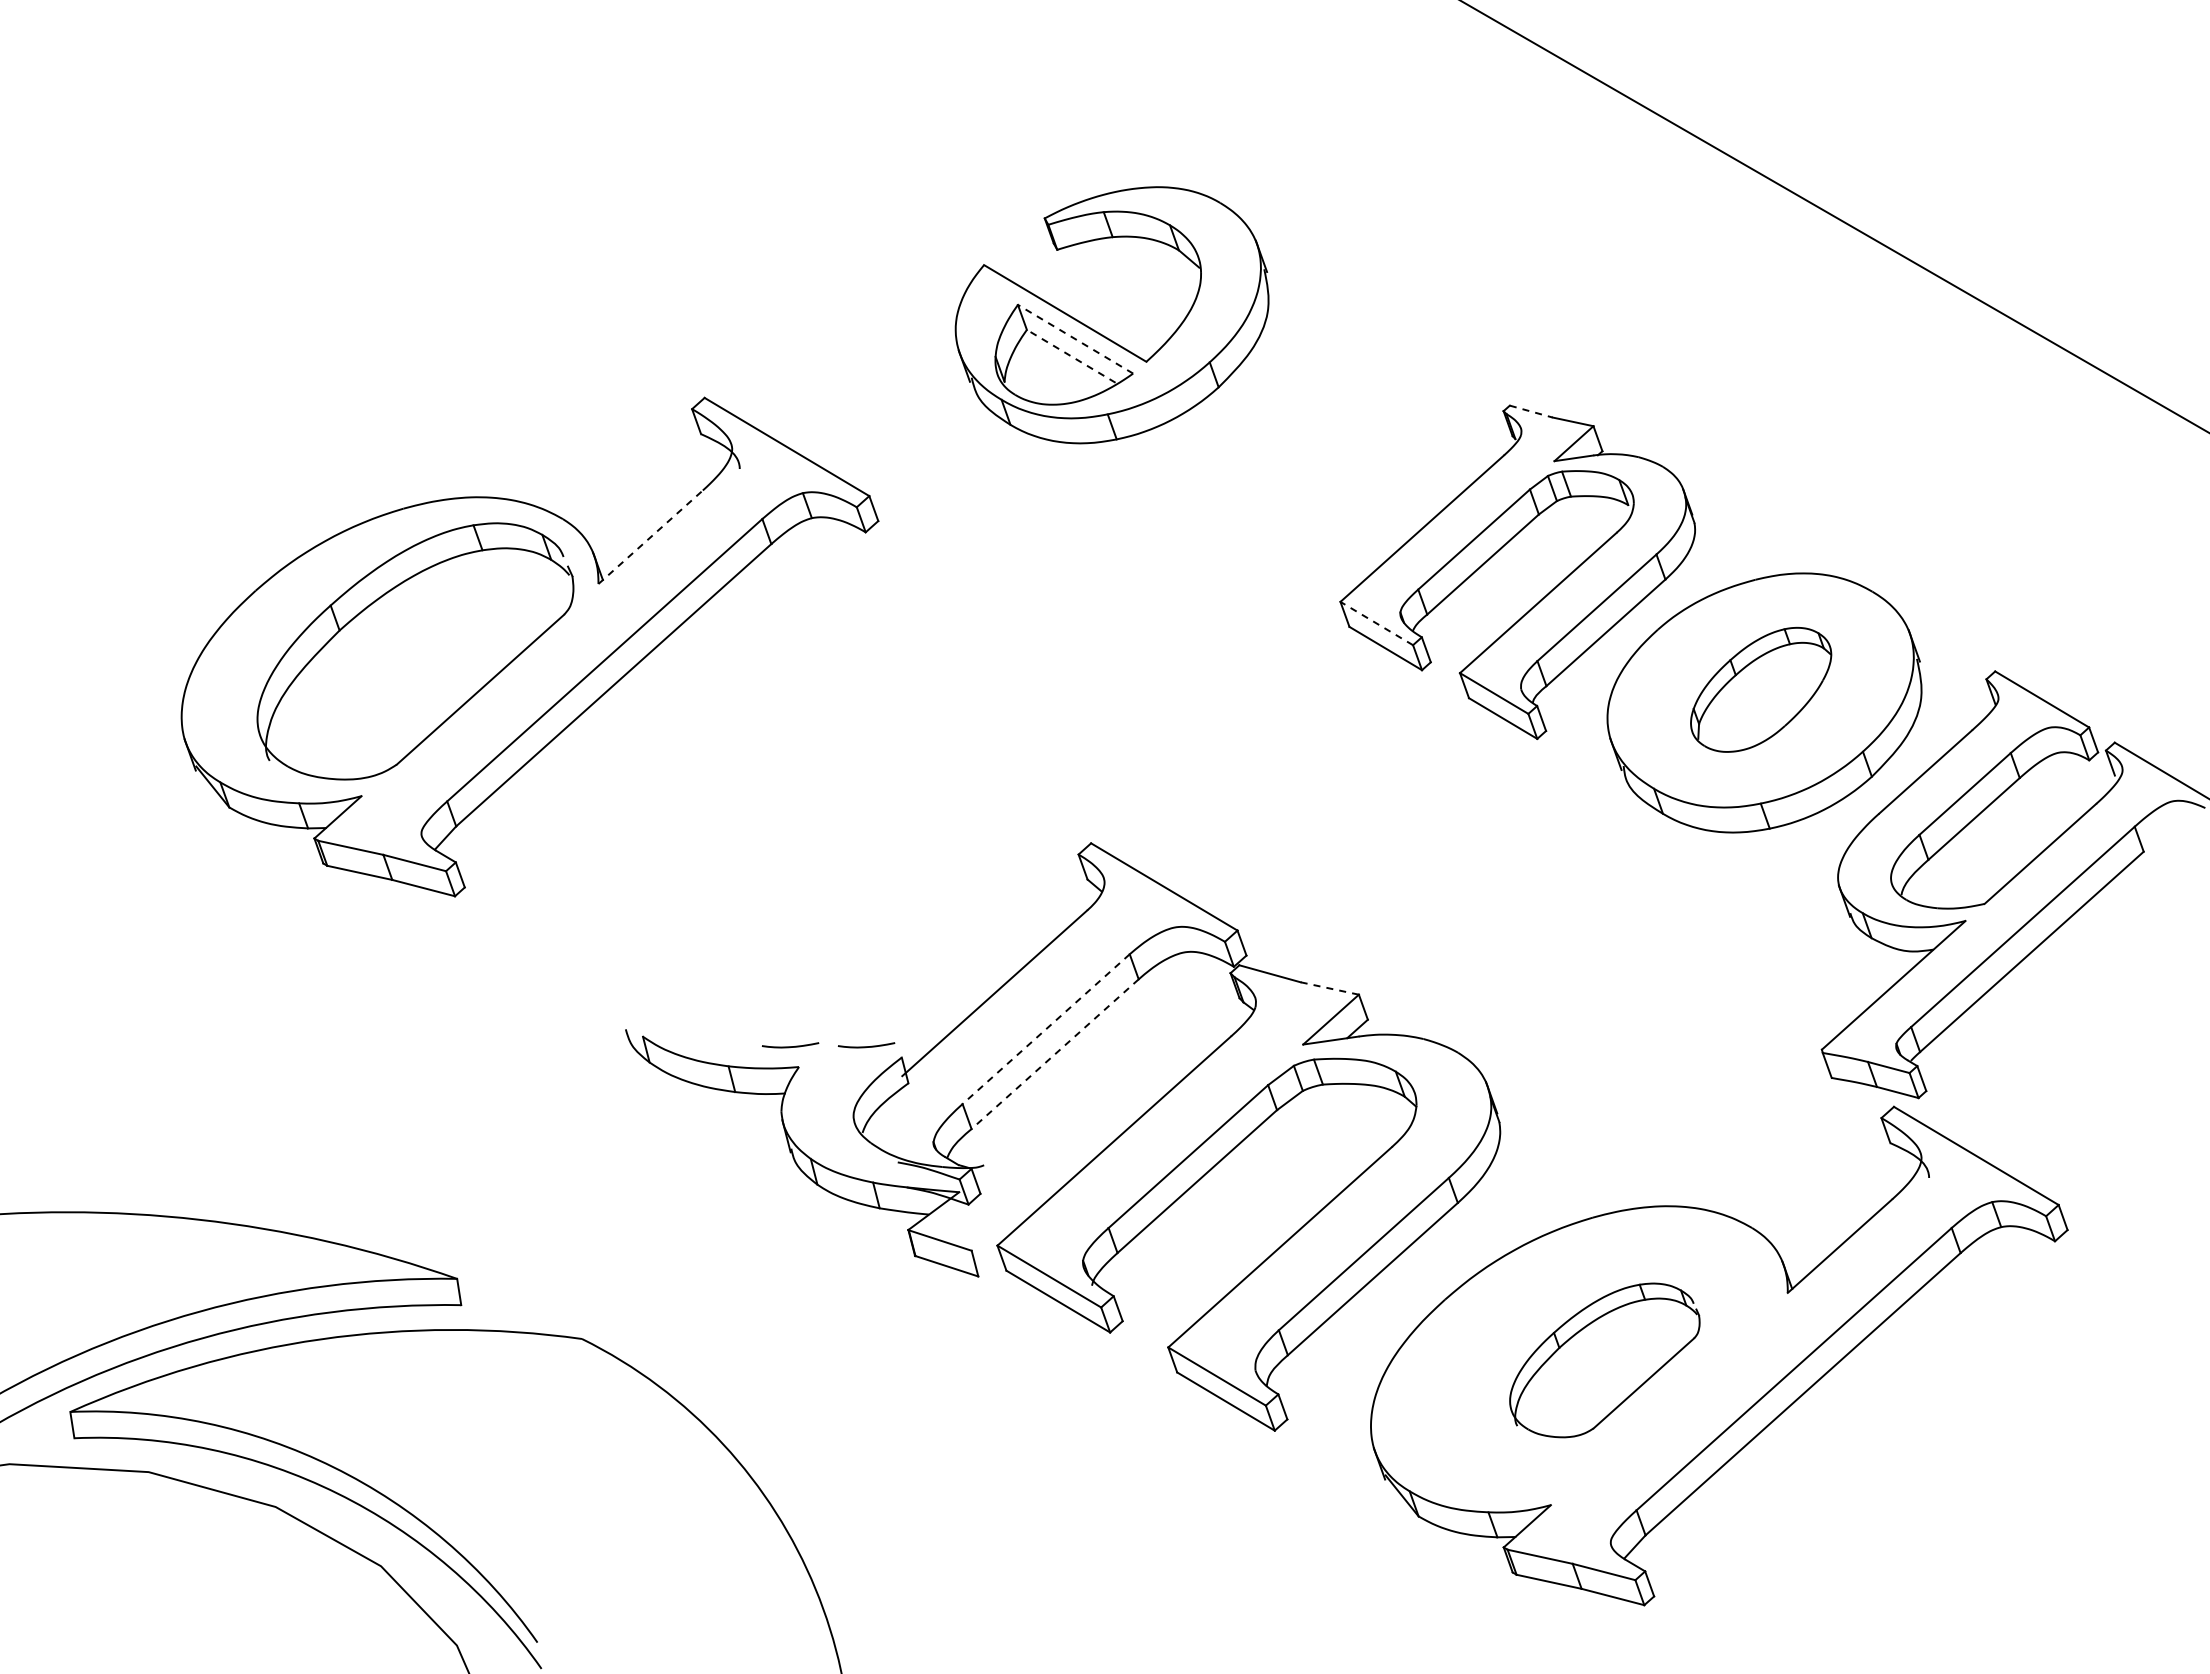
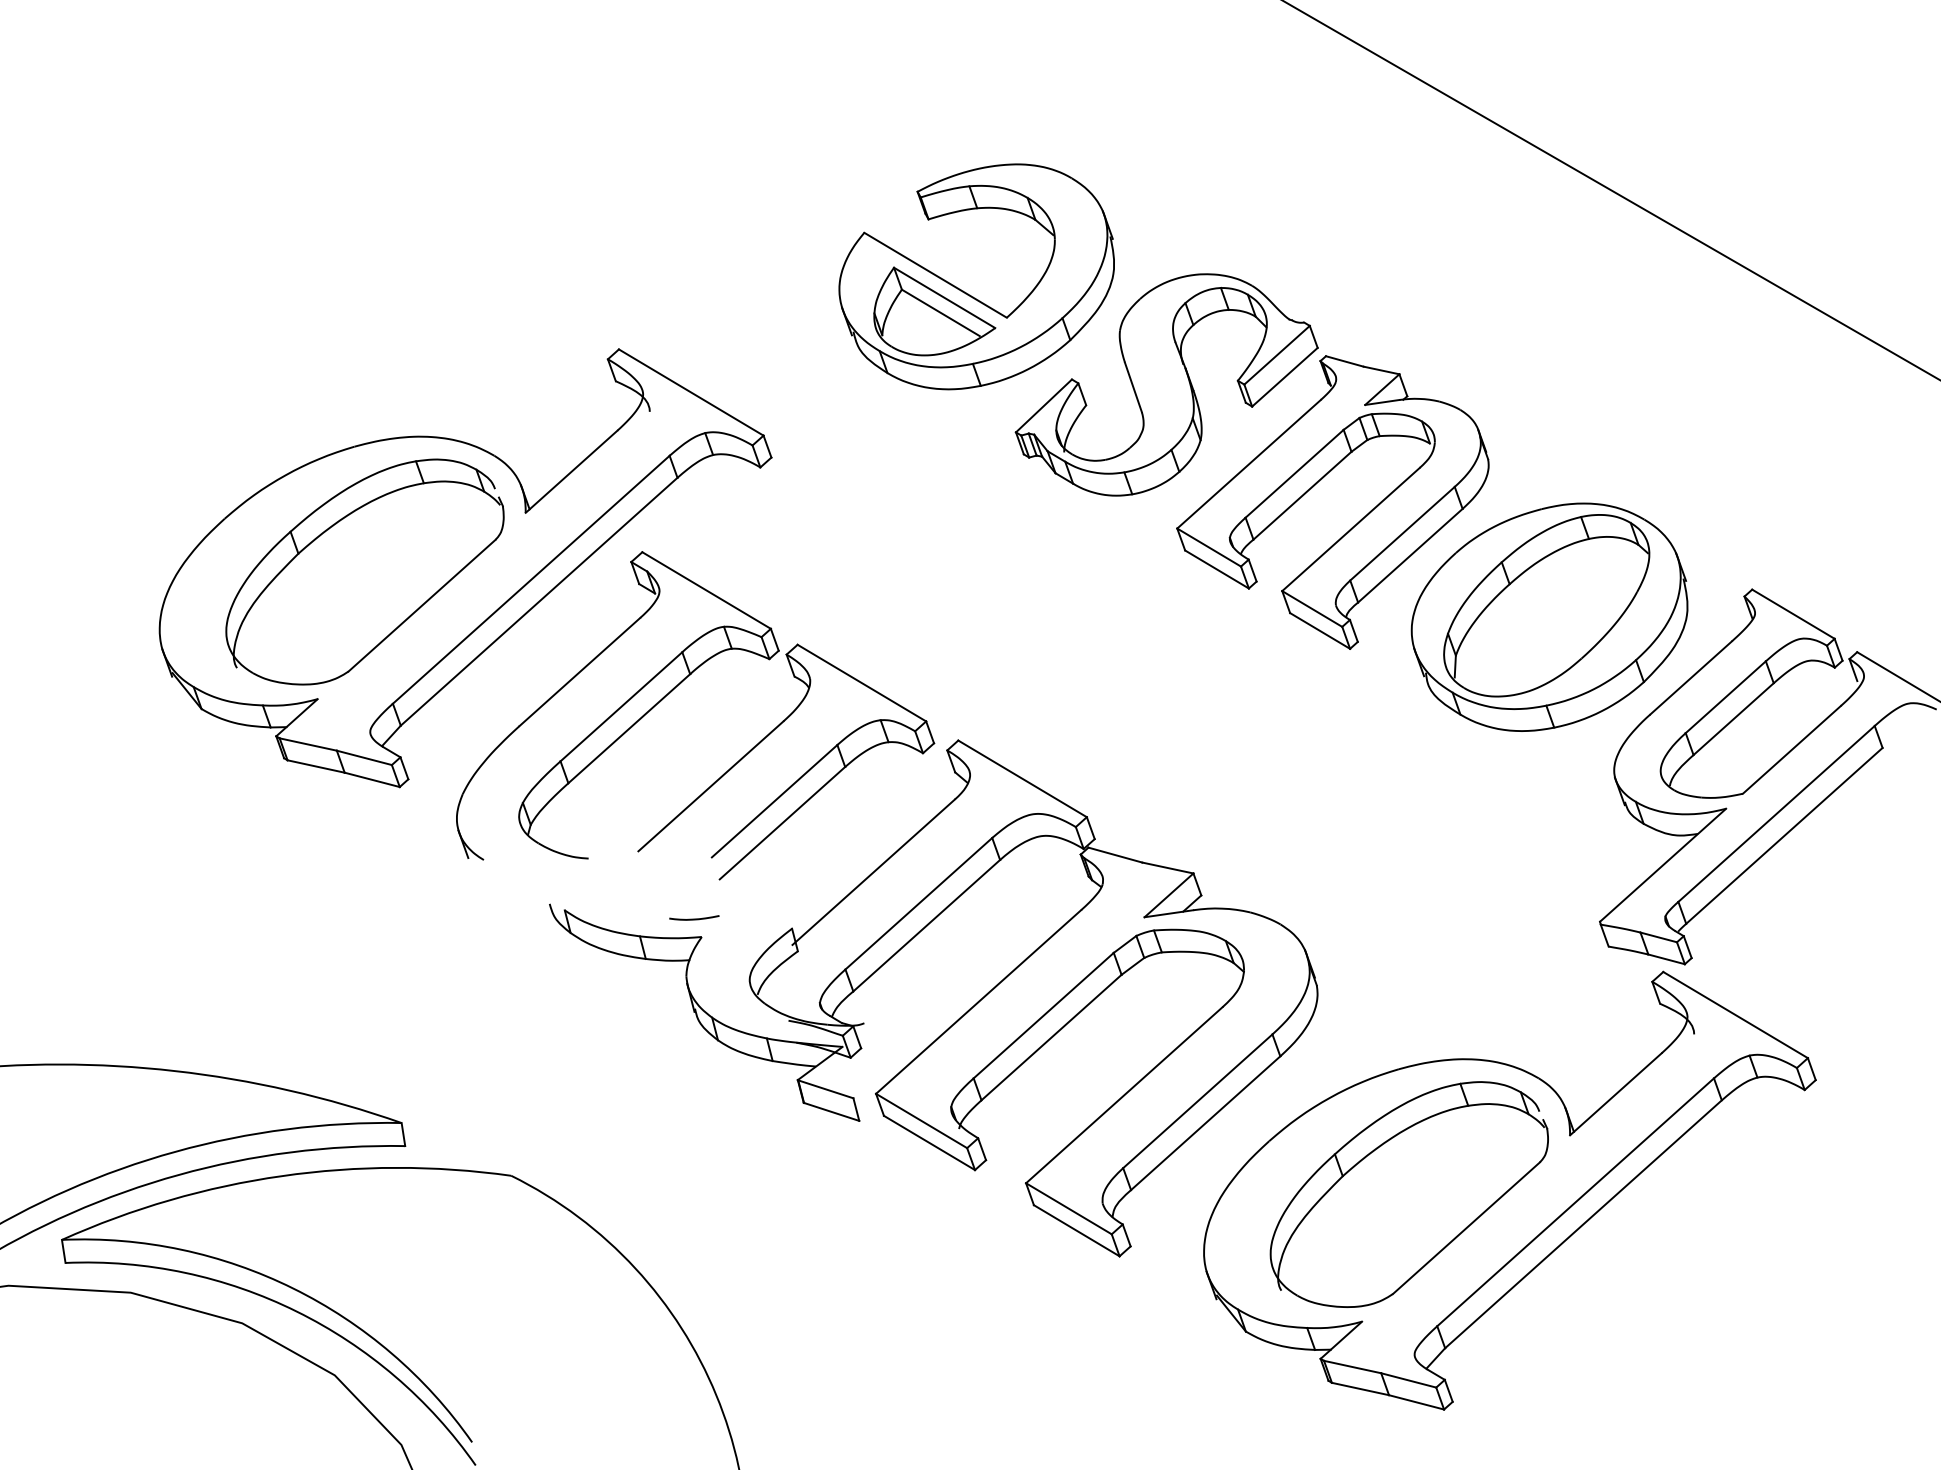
line: (1075, 338) -> (944, 297), dashed -> solid
line: (1071, 356) -> (941, 313), dashed -> solid
line: (1531, 411) -> (1345, 361), dashed -> solid
part: (1328, 438) -> (1166, 385), added
line: (651, 536) -> (572, 471), dashed -> solid
line: (1376, 623) -> (1208, 547), dashed -> solid
part: (1760, 689) -> (1546, 605), size x1.67
part: (765, 787) -> (672, 691), added
line: (1329, 988) -> (1167, 868), dashed -> solid
line: (1045, 1029) -> (918, 904), dashed -> solid
curve: (866, 1046) -> (761, 918), removed
line: (1054, 1054) -> (926, 925), dashed -> solid
part: (1604, 1360) -> (1409, 1194), size x1.67

